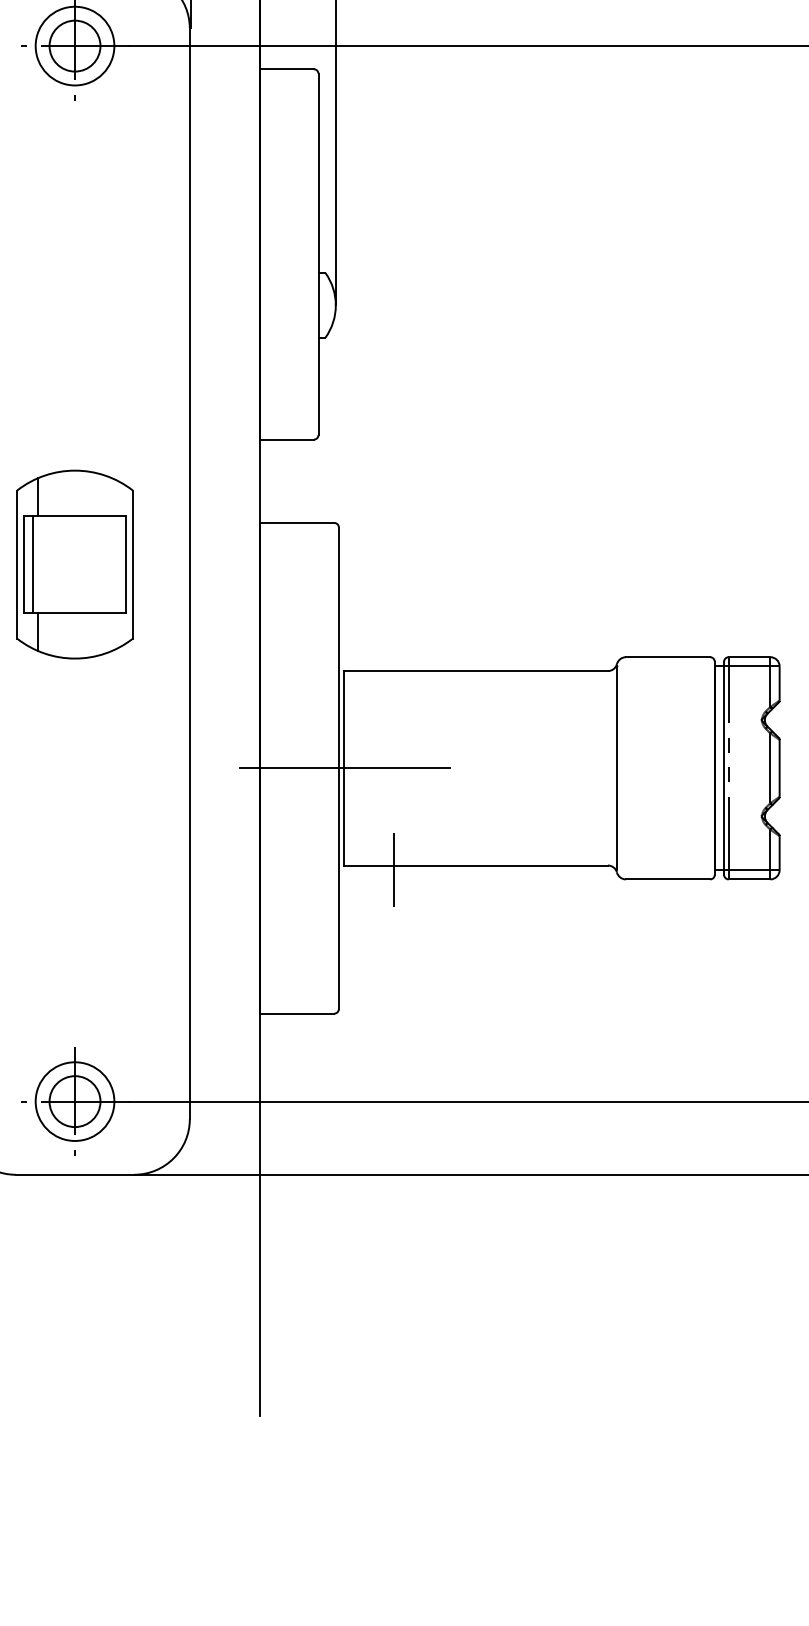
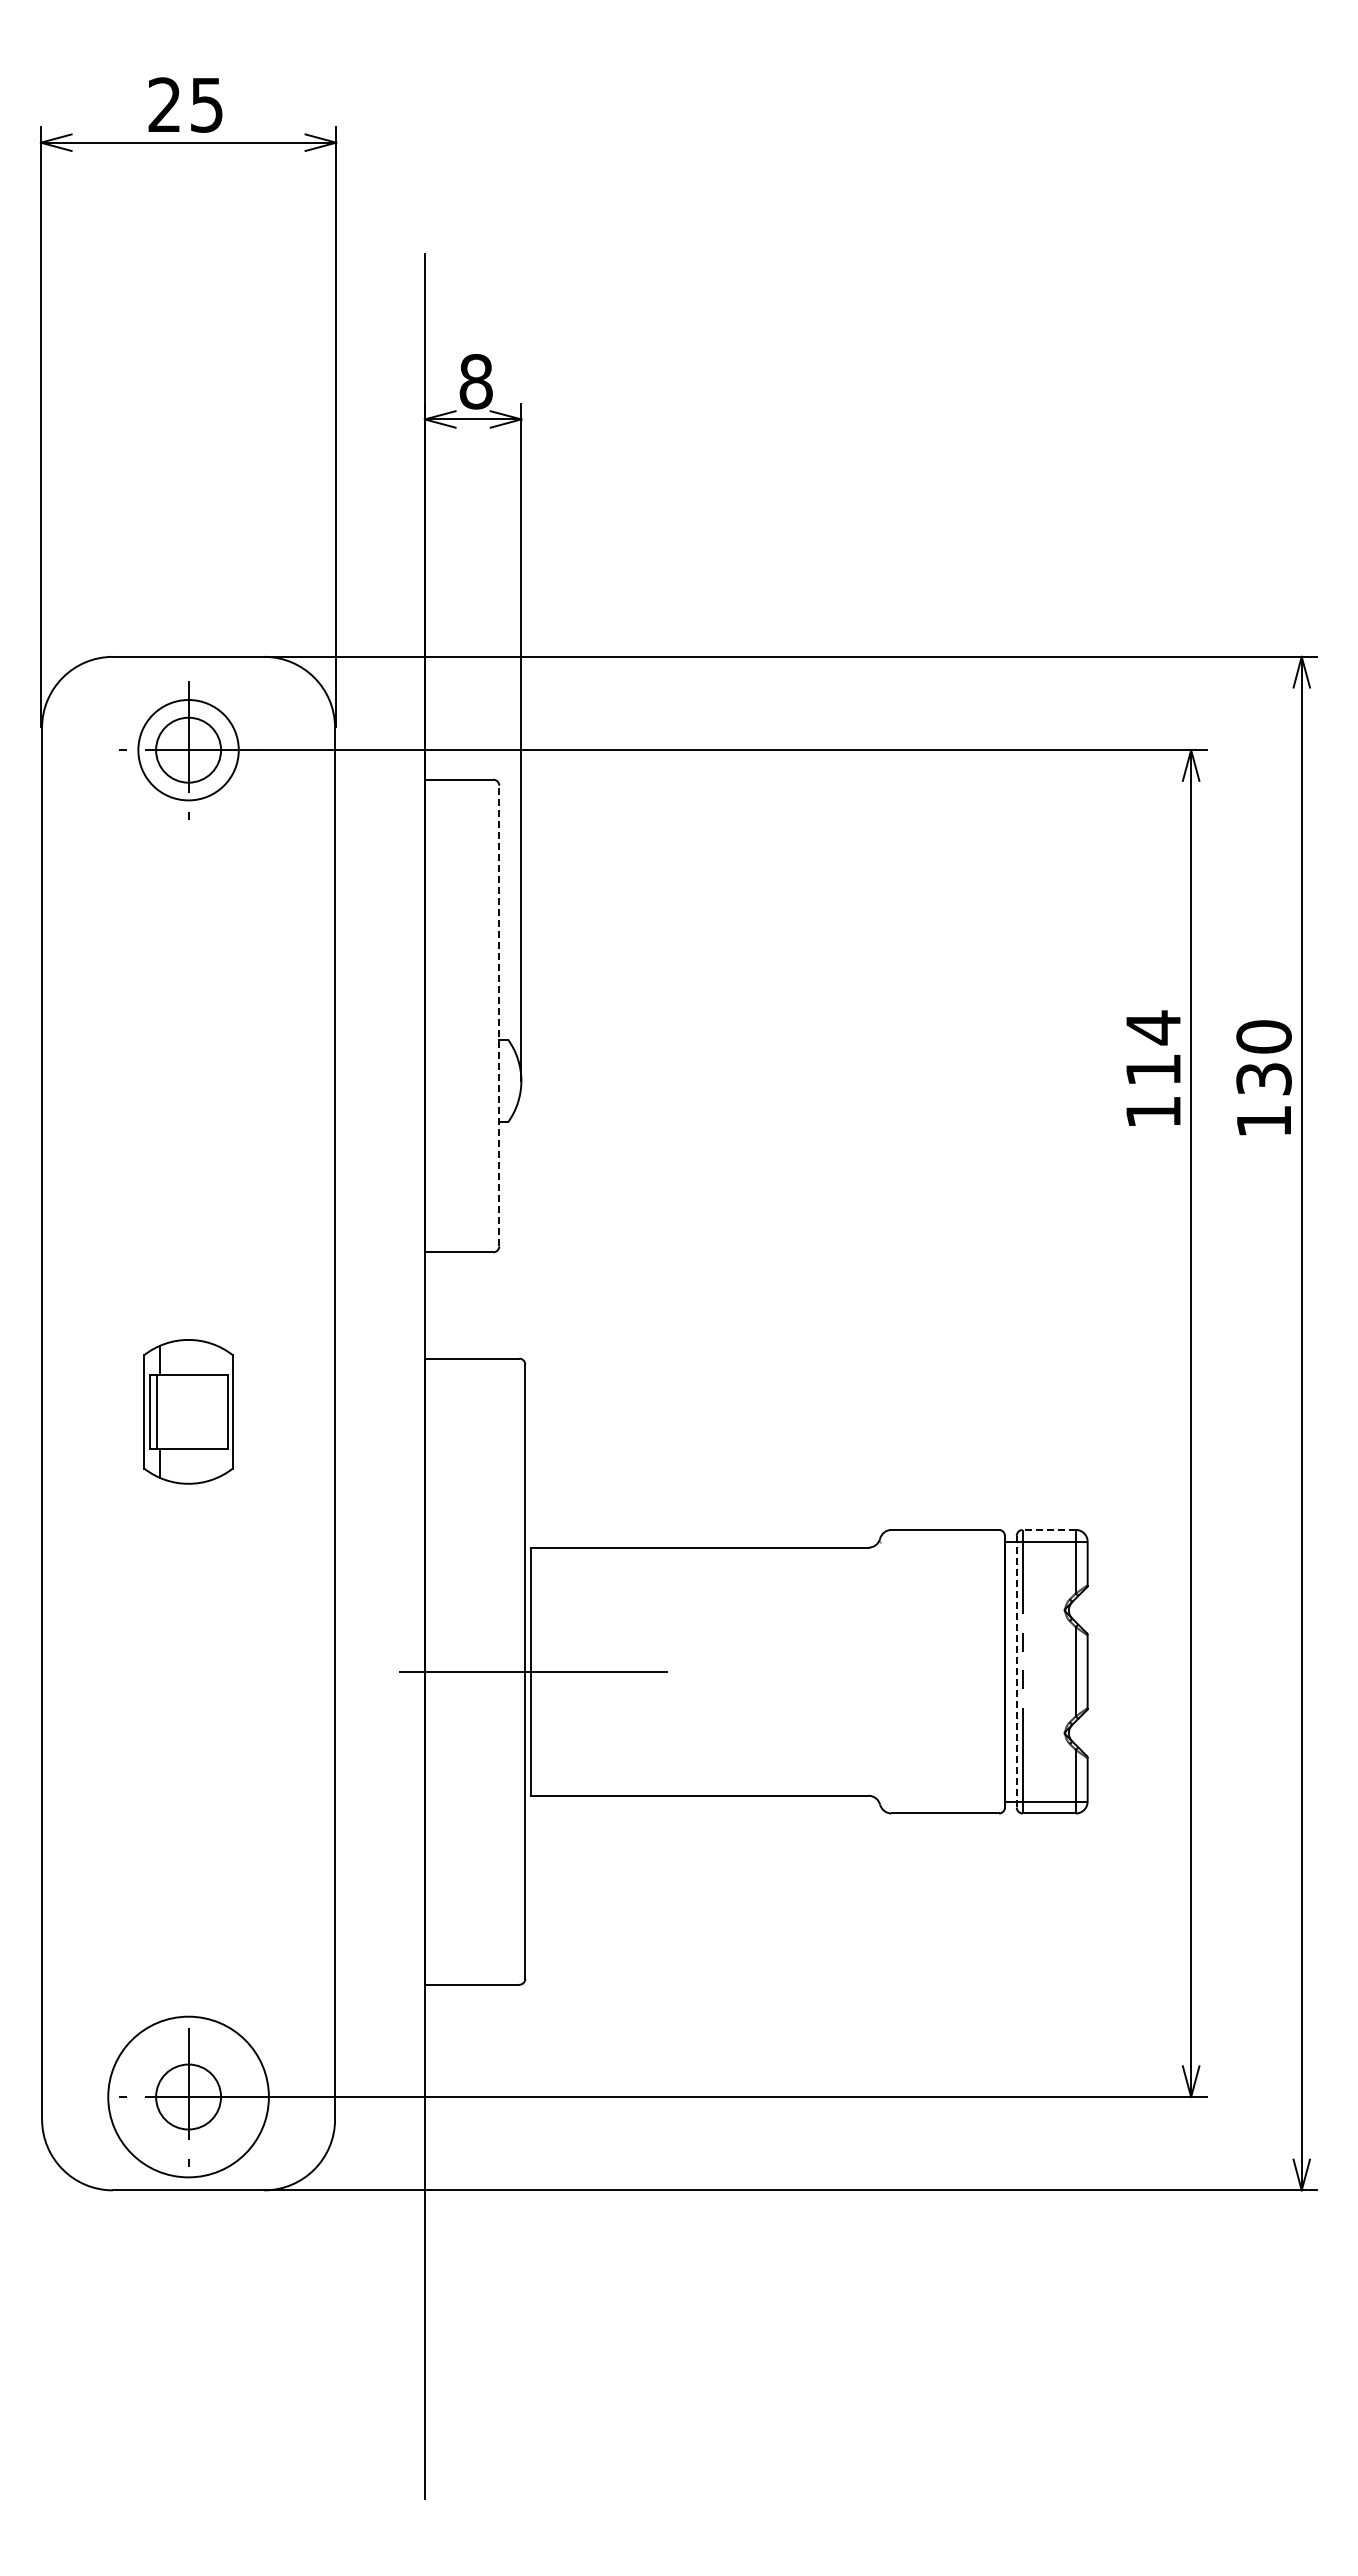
line: (318, 254) -> (499, 1015), solid -> dashed
part: (74, 564) -> (188, 1411), size x0.6
line: (749, 656) -> (1049, 1529), solid -> dashed
line: (616, 768) -> (879, 1671), removed
line: (723, 768) -> (1016, 1671), solid -> dashed
line: (394, 870) -> (596, 1801), removed
circle: (74, 1101) -> (188, 2096), size x1.6

